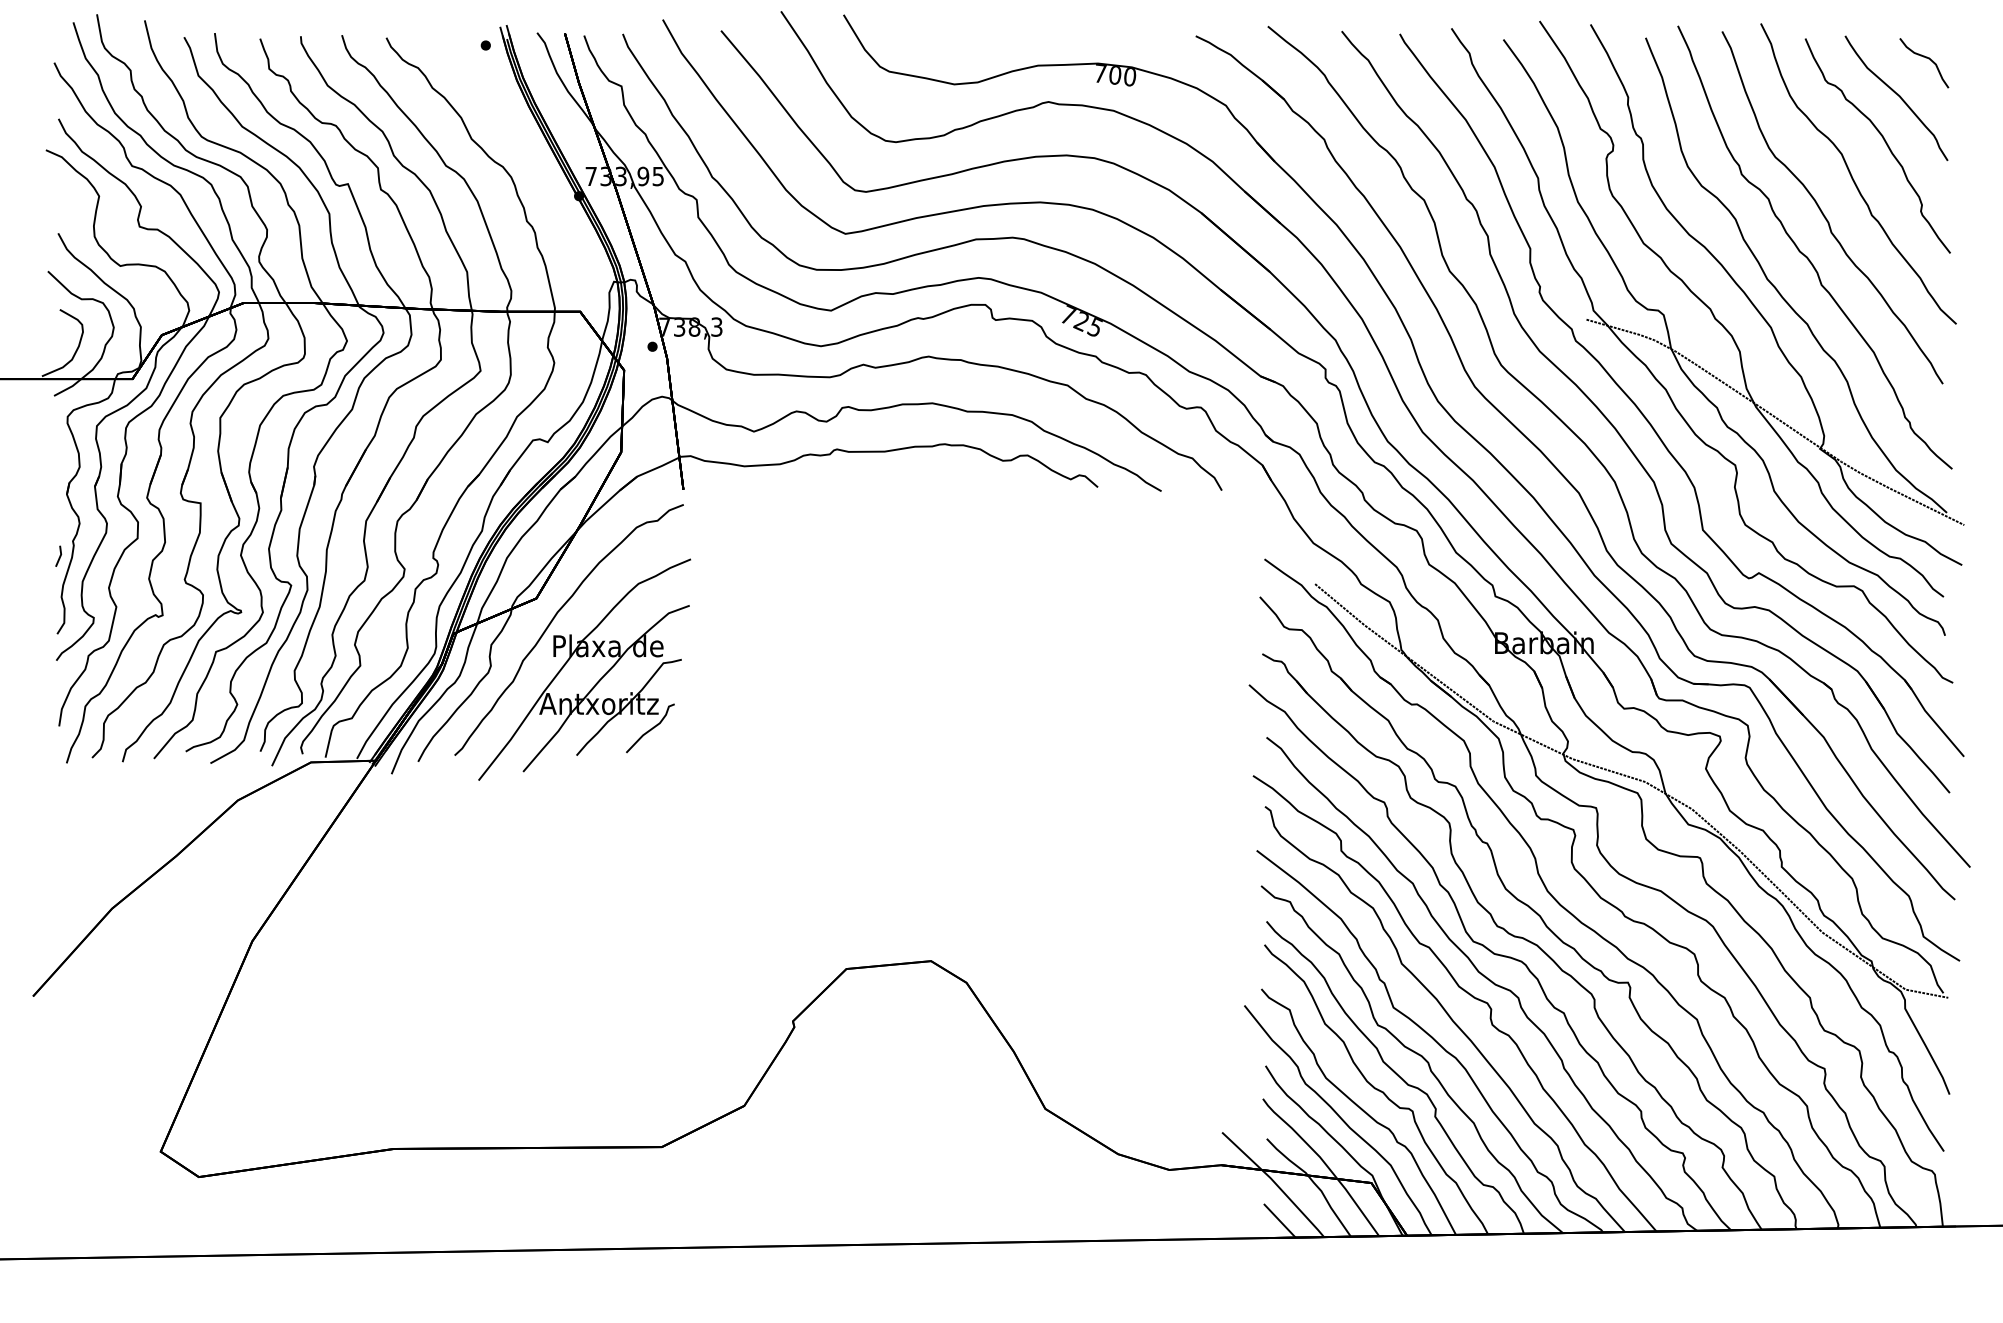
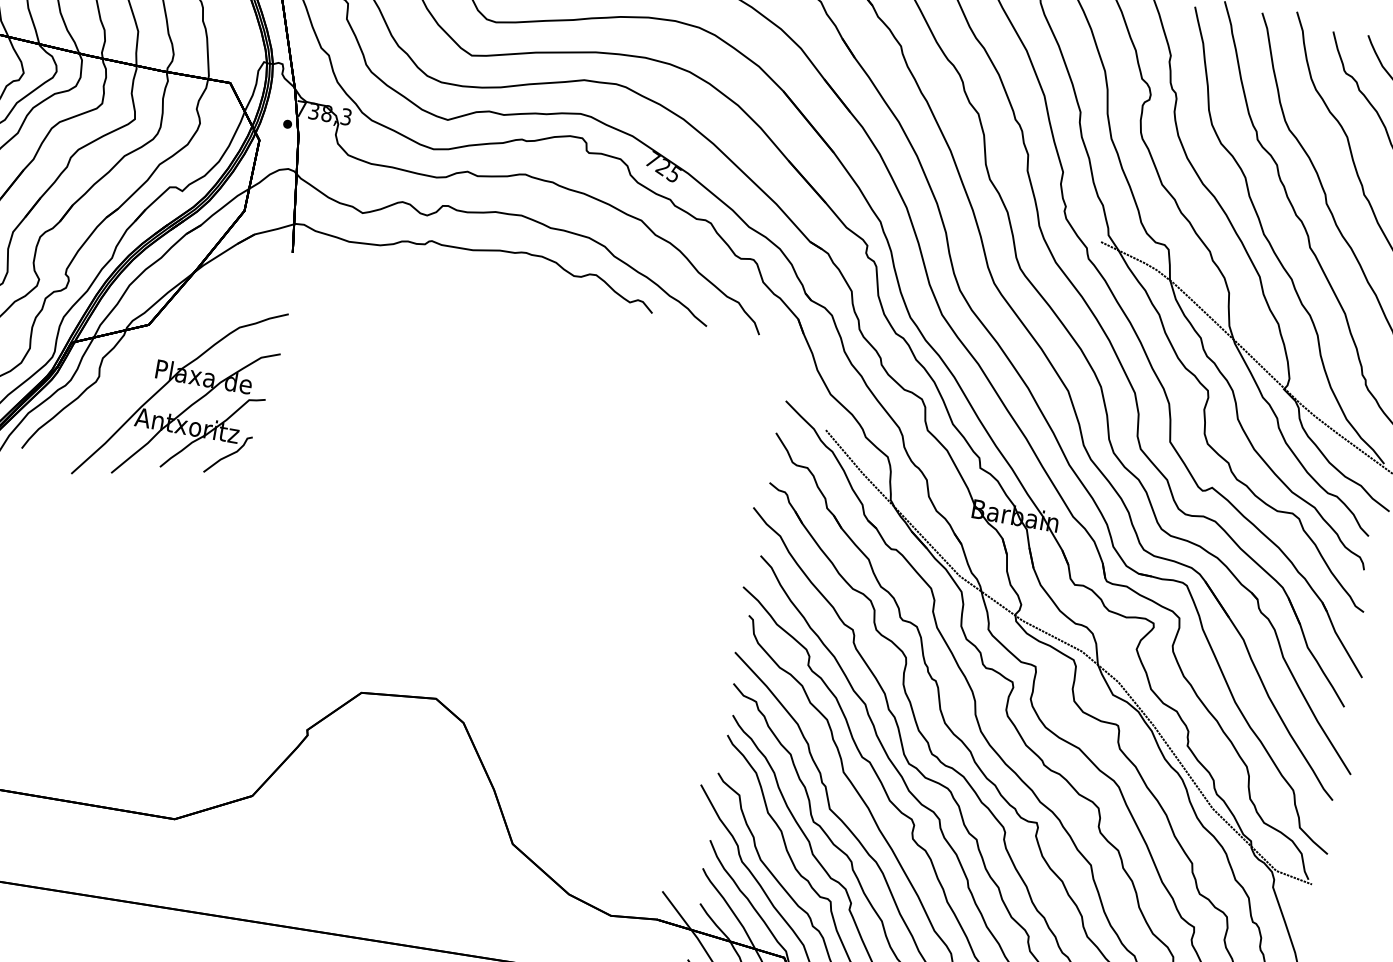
part: (553, 620) -> (160, 346), removed

